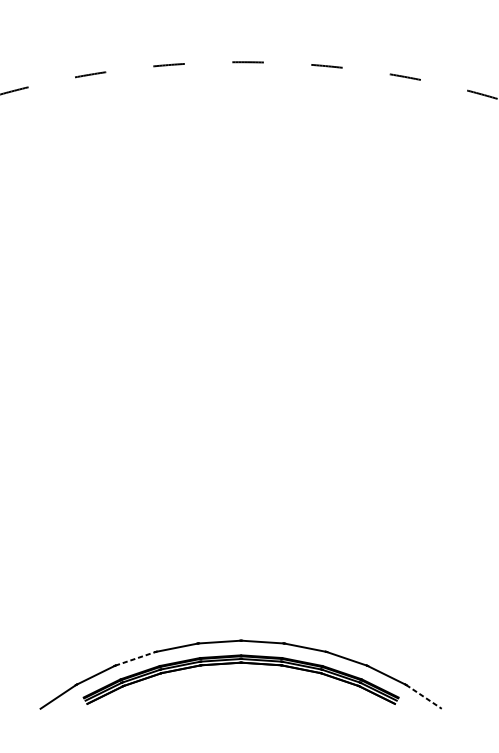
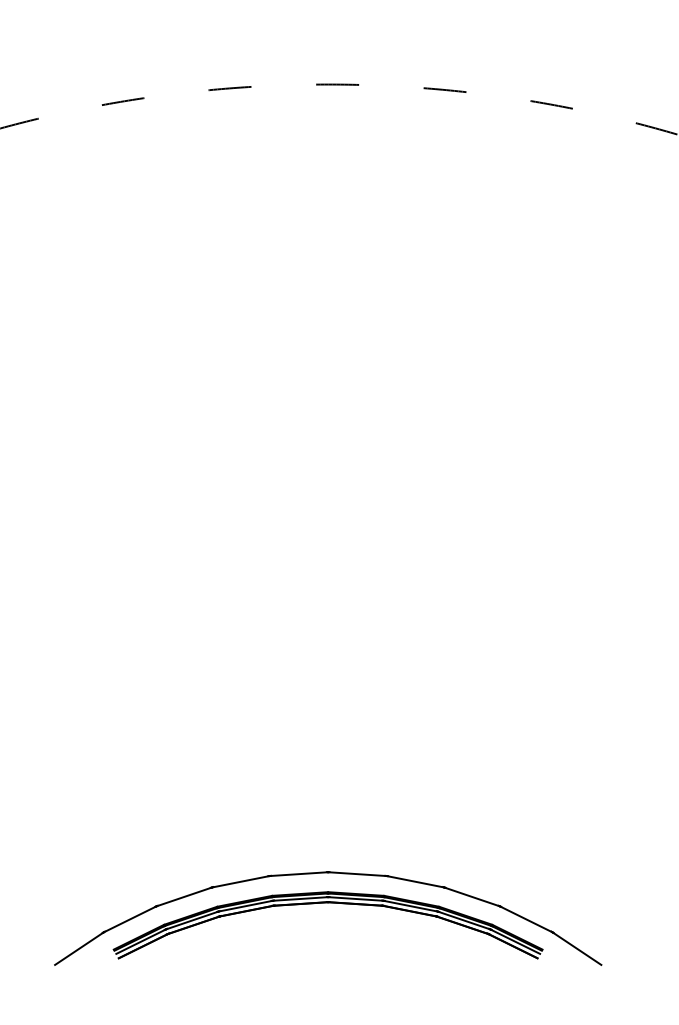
line: (135, 658) -> (184, 896), dashed -> solid
line: (424, 696) -> (577, 948), dashed -> solid

